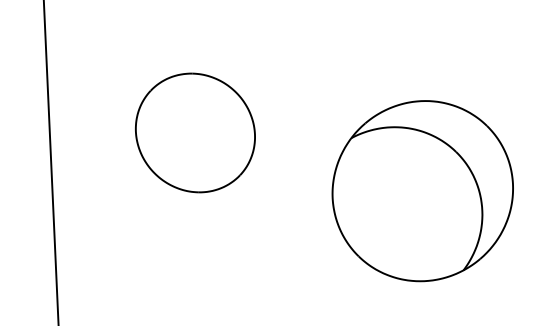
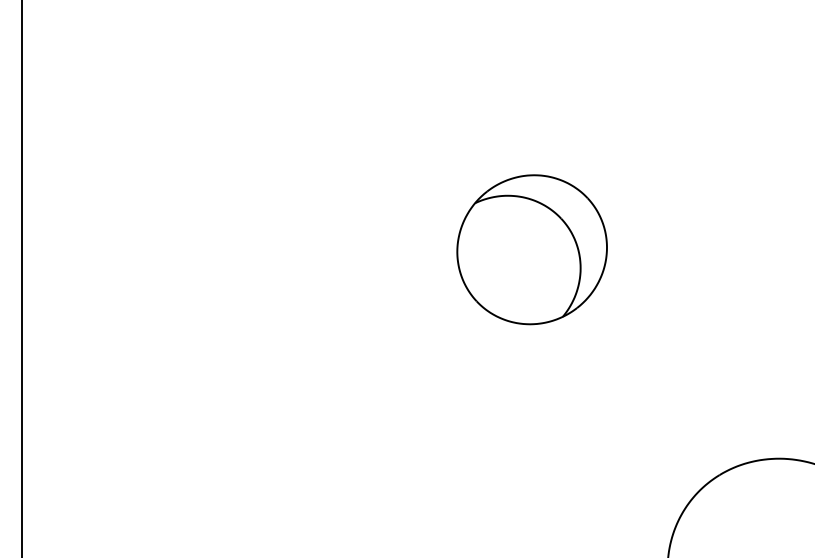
part: (195, 132) -> (222, 155), removed
part: (422, 190) -> (531, 249), size x0.6

